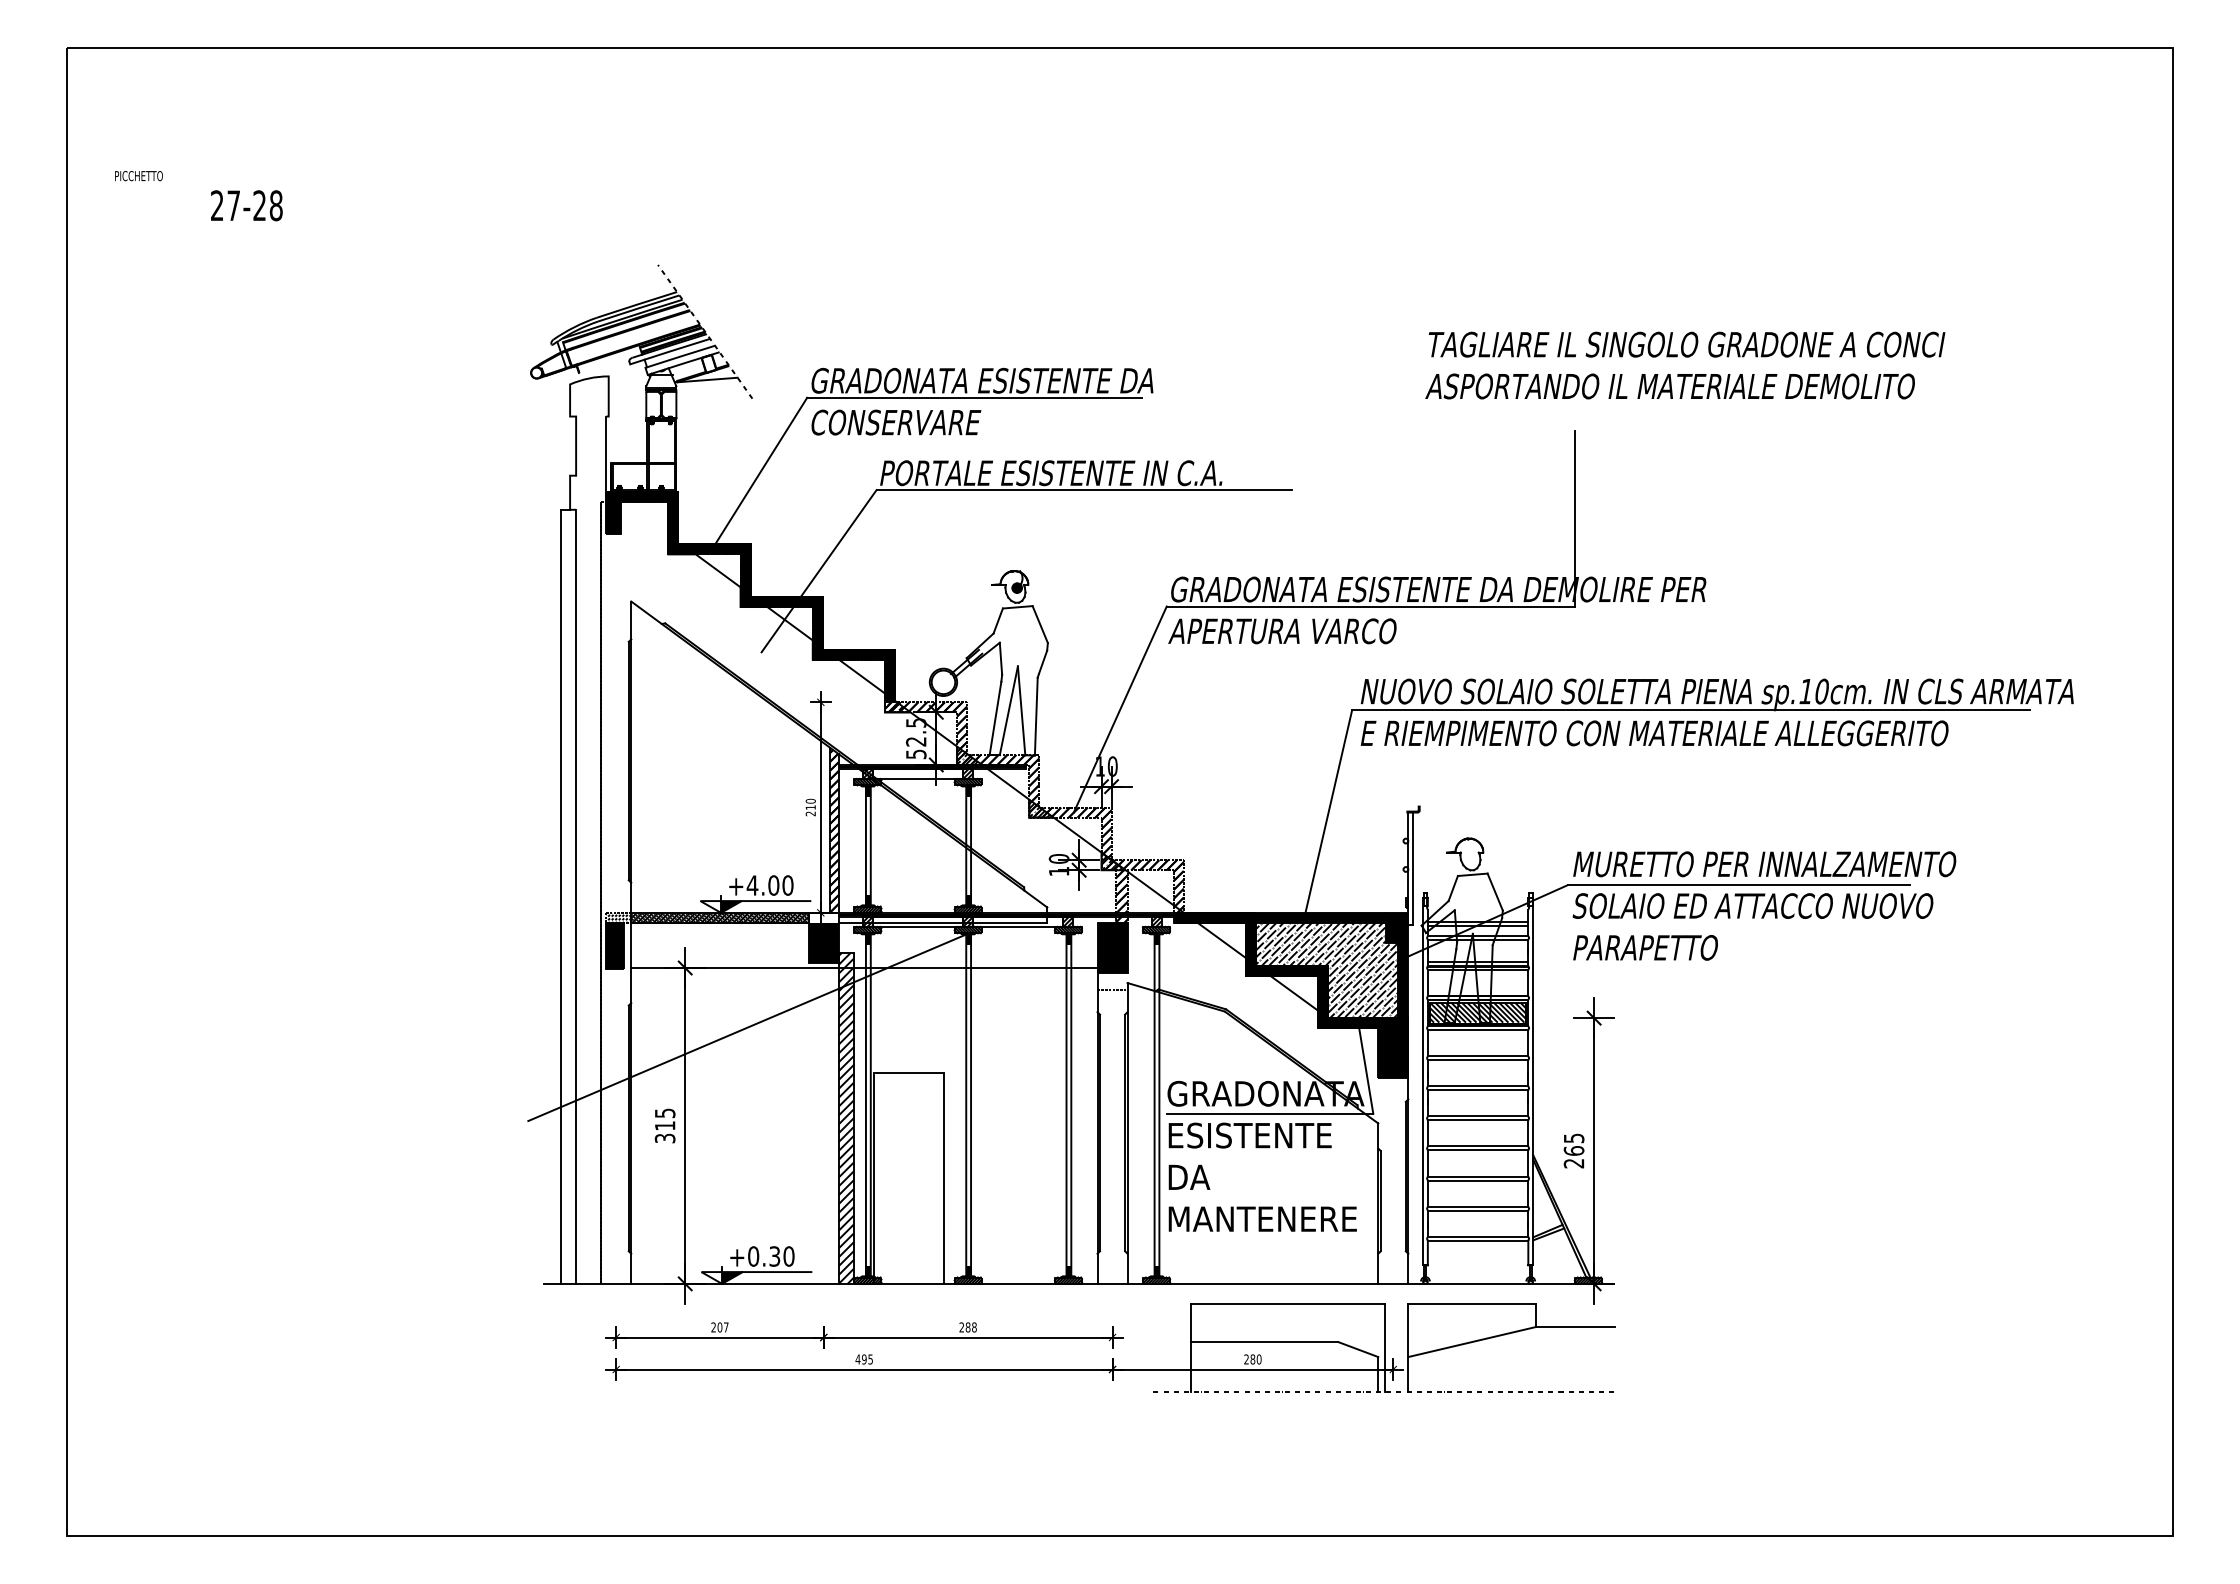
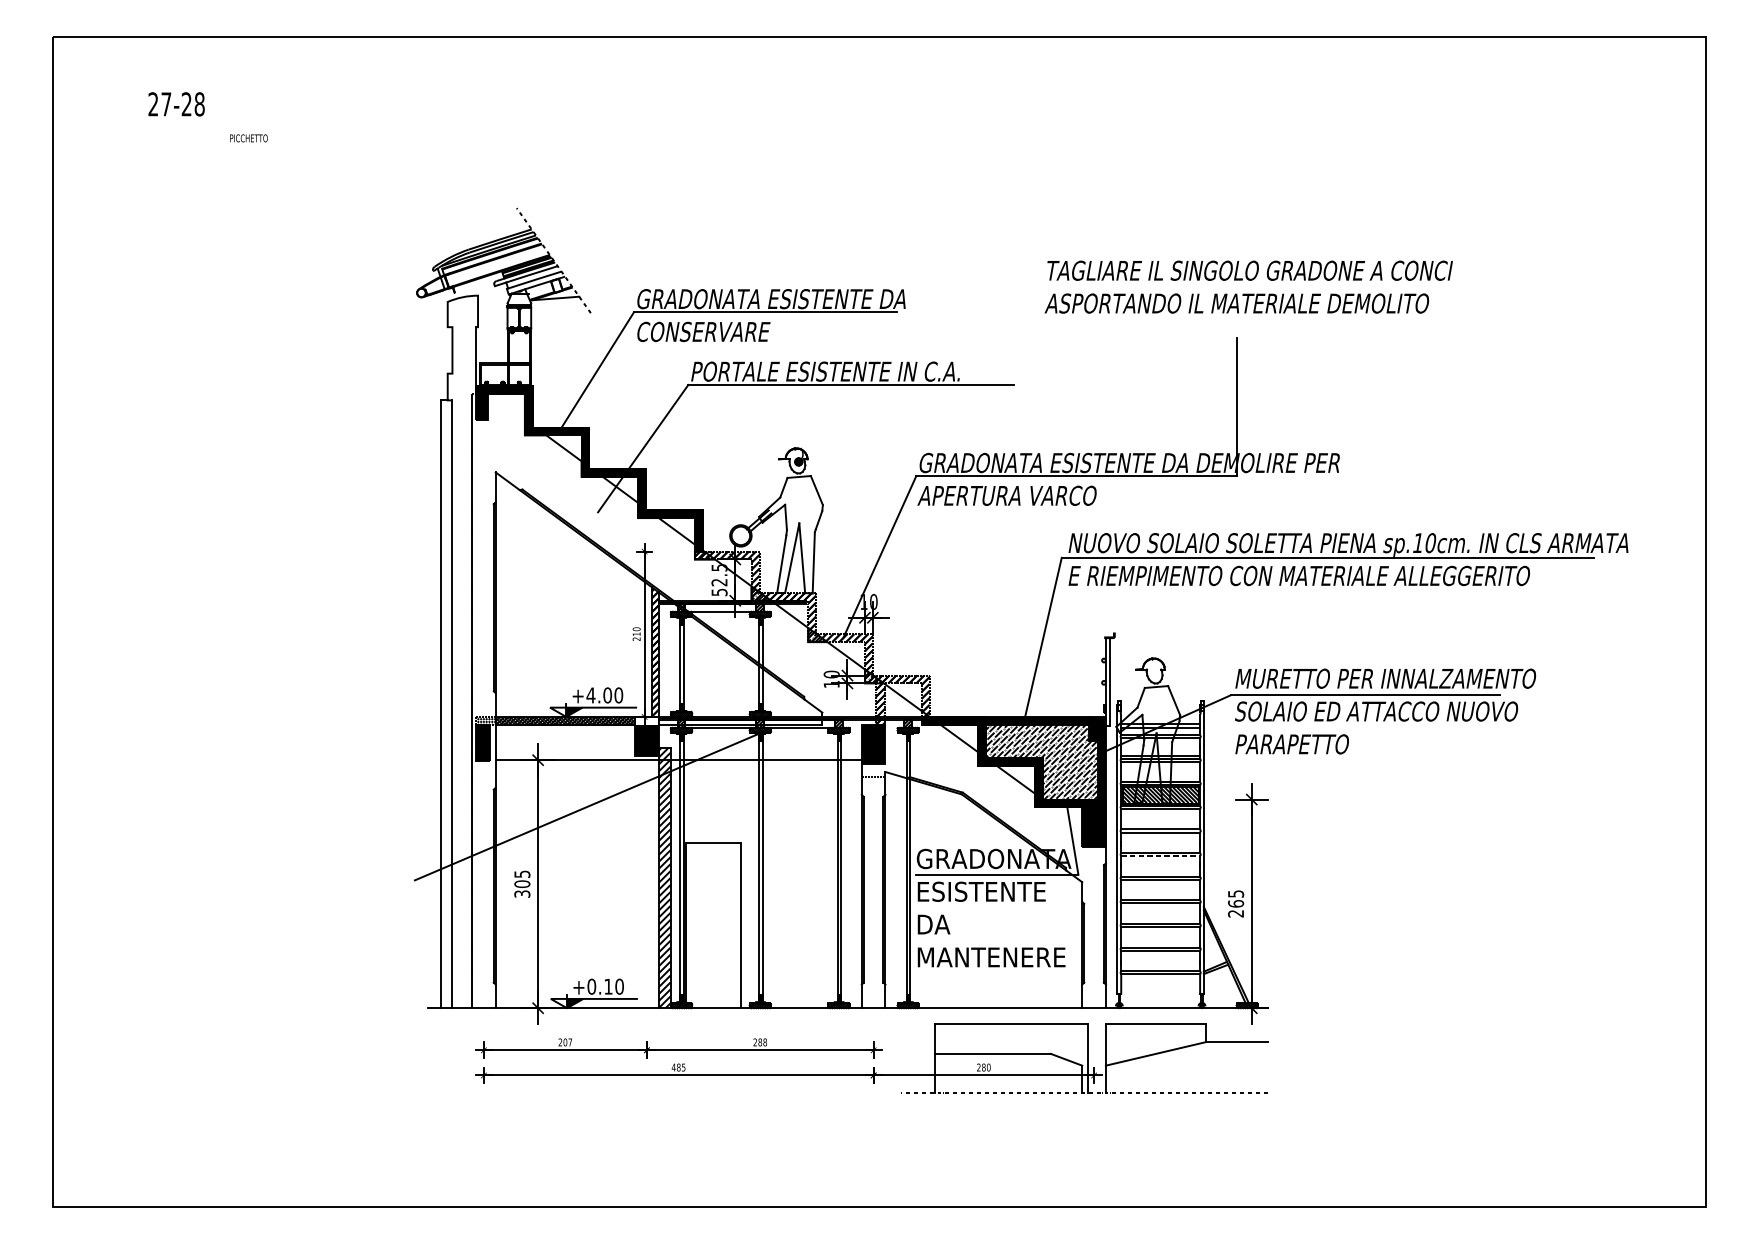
text: (138, 176) -> (248, 138), moved
text: (246, 205) -> (176, 104), moved
text: (1685, 365) -> (1248, 287), moved
line: (1478, 1090) -> (1160, 856), solid -> dashed
text: (664, 1125) -> (521, 883), 315 -> 305
text: (774, 1256) -> (608, 986), +0.30 -> +0.10
text: (864, 1359) -> (678, 1067), 495 -> 485

